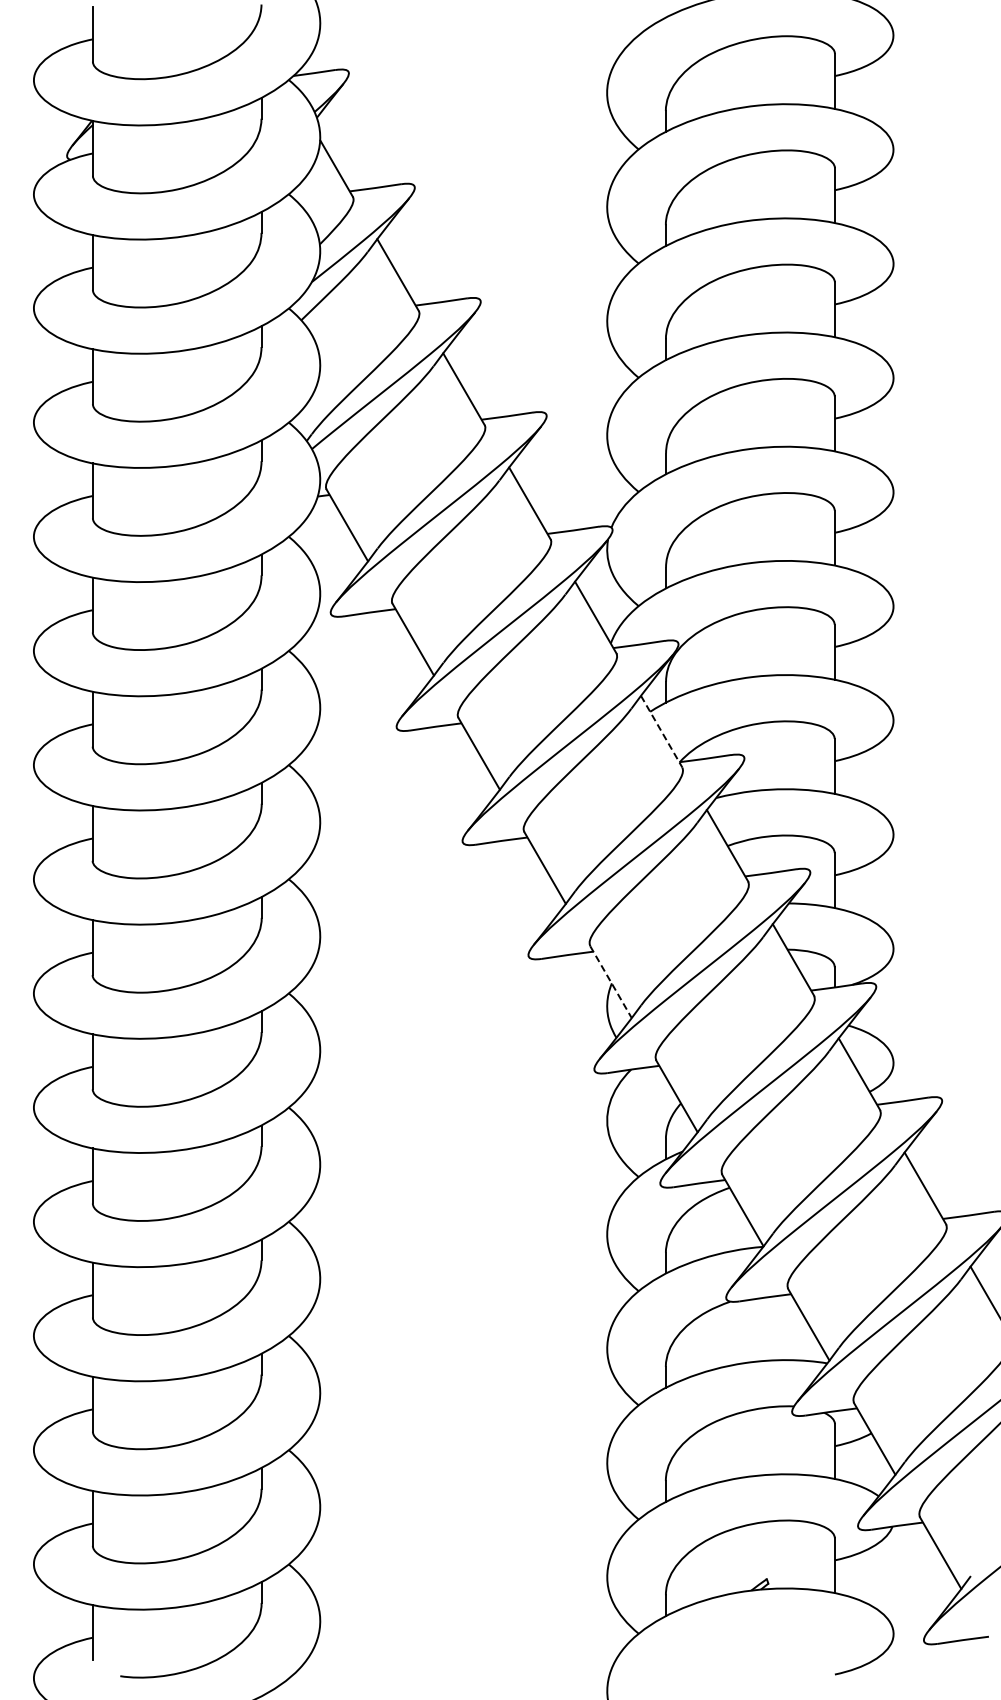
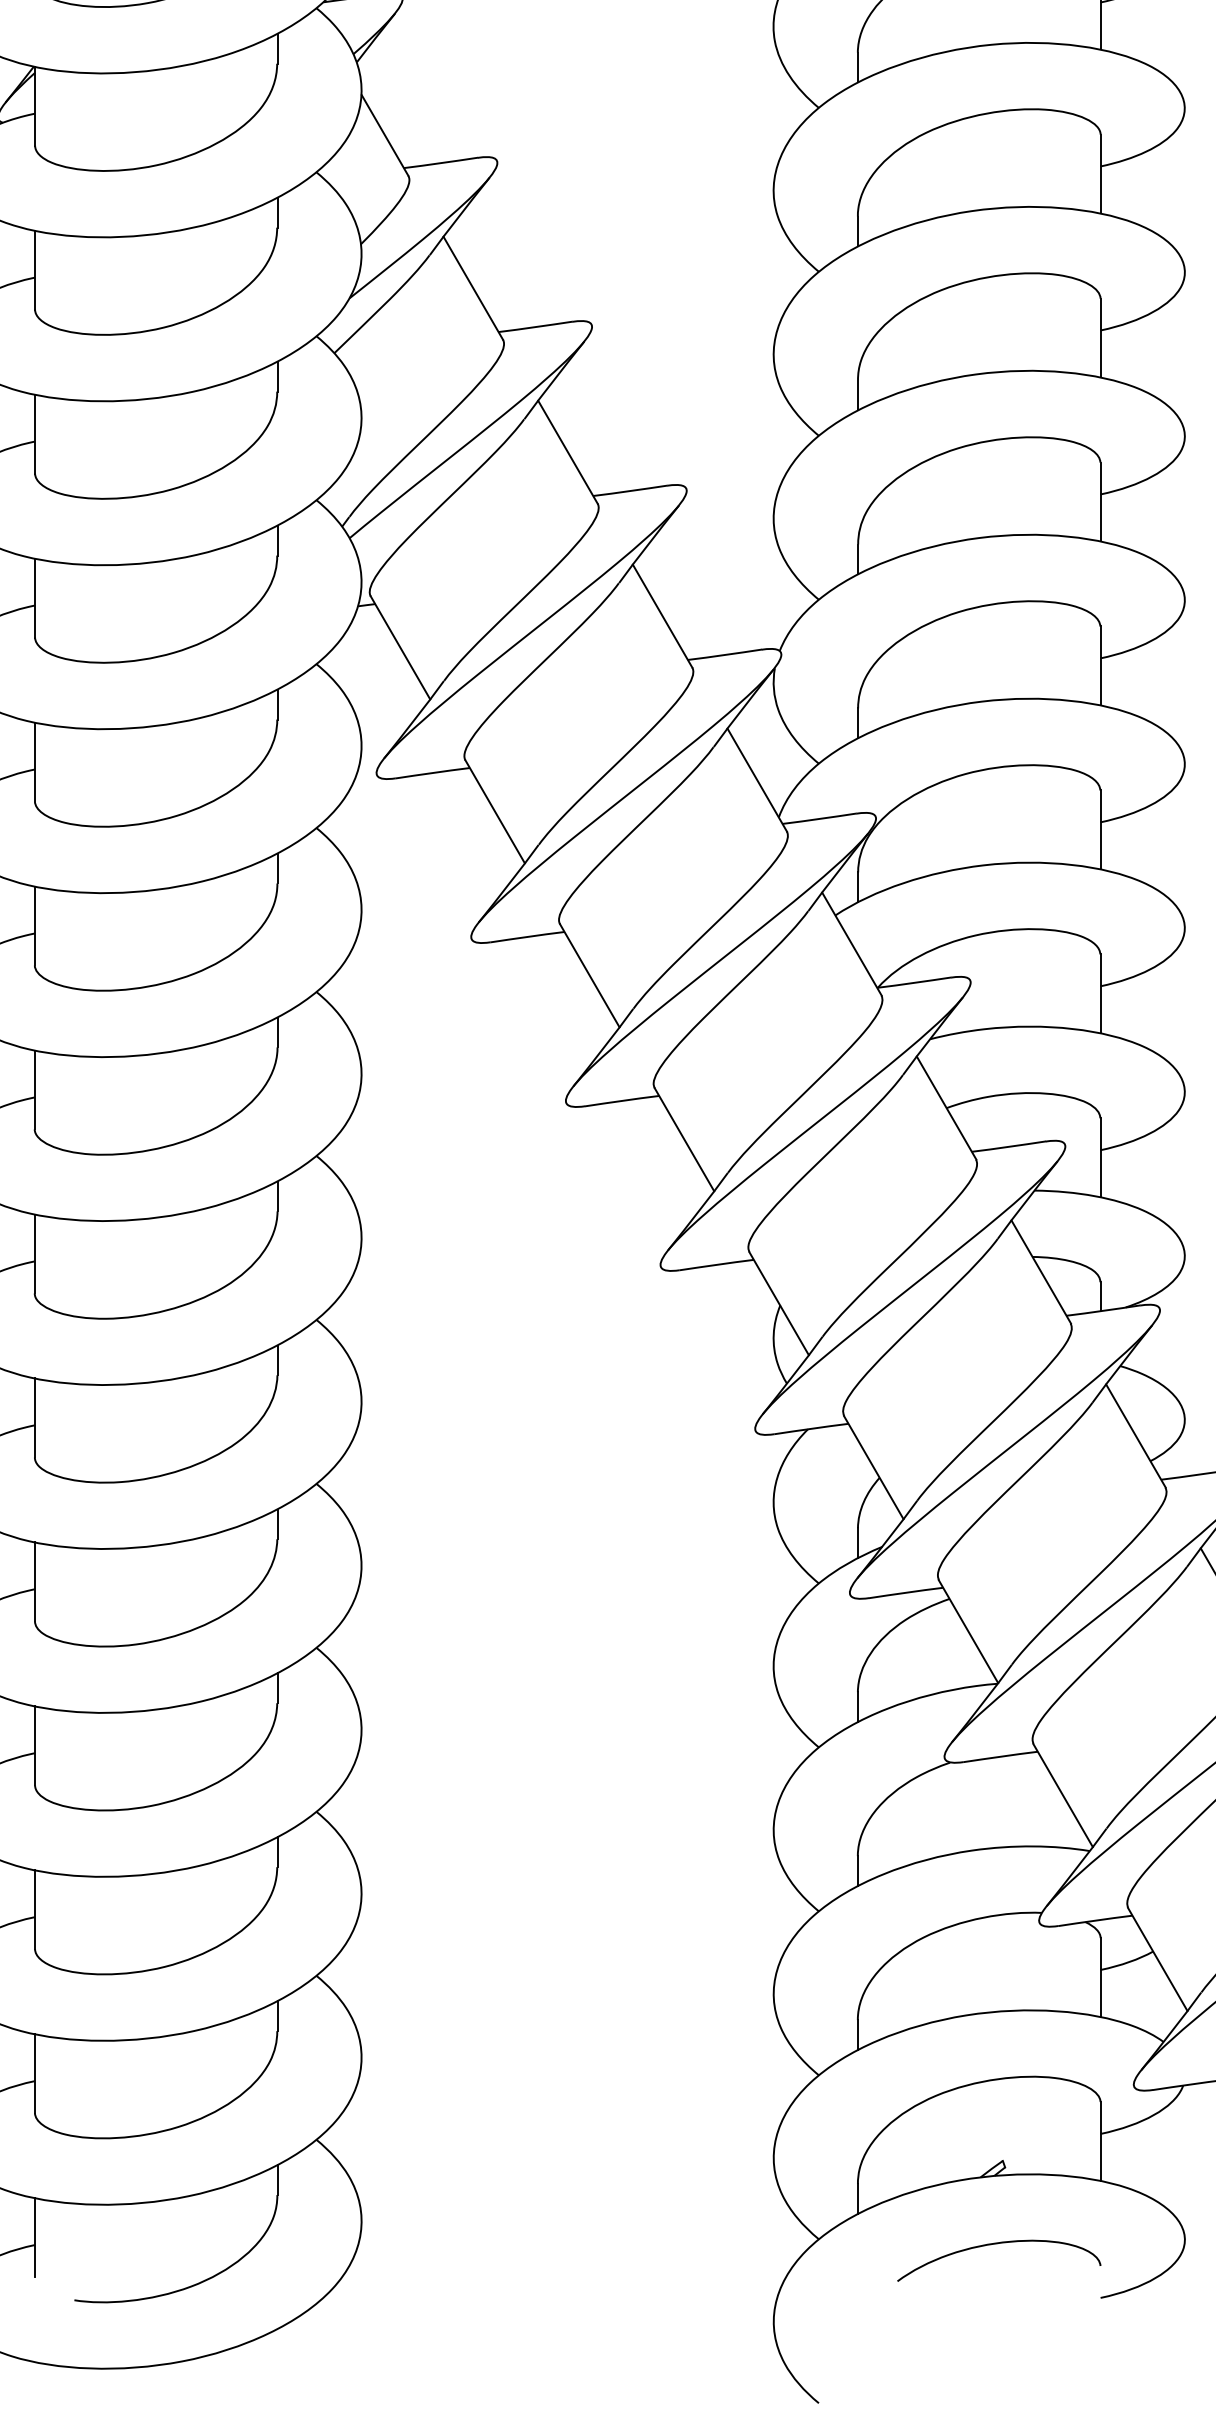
line: (661, 732) -> (851, 945), dashed -> solid
line: (611, 982) -> (779, 1304), dashed -> solid
curve: (764, 1637) -> (999, 2244), added

